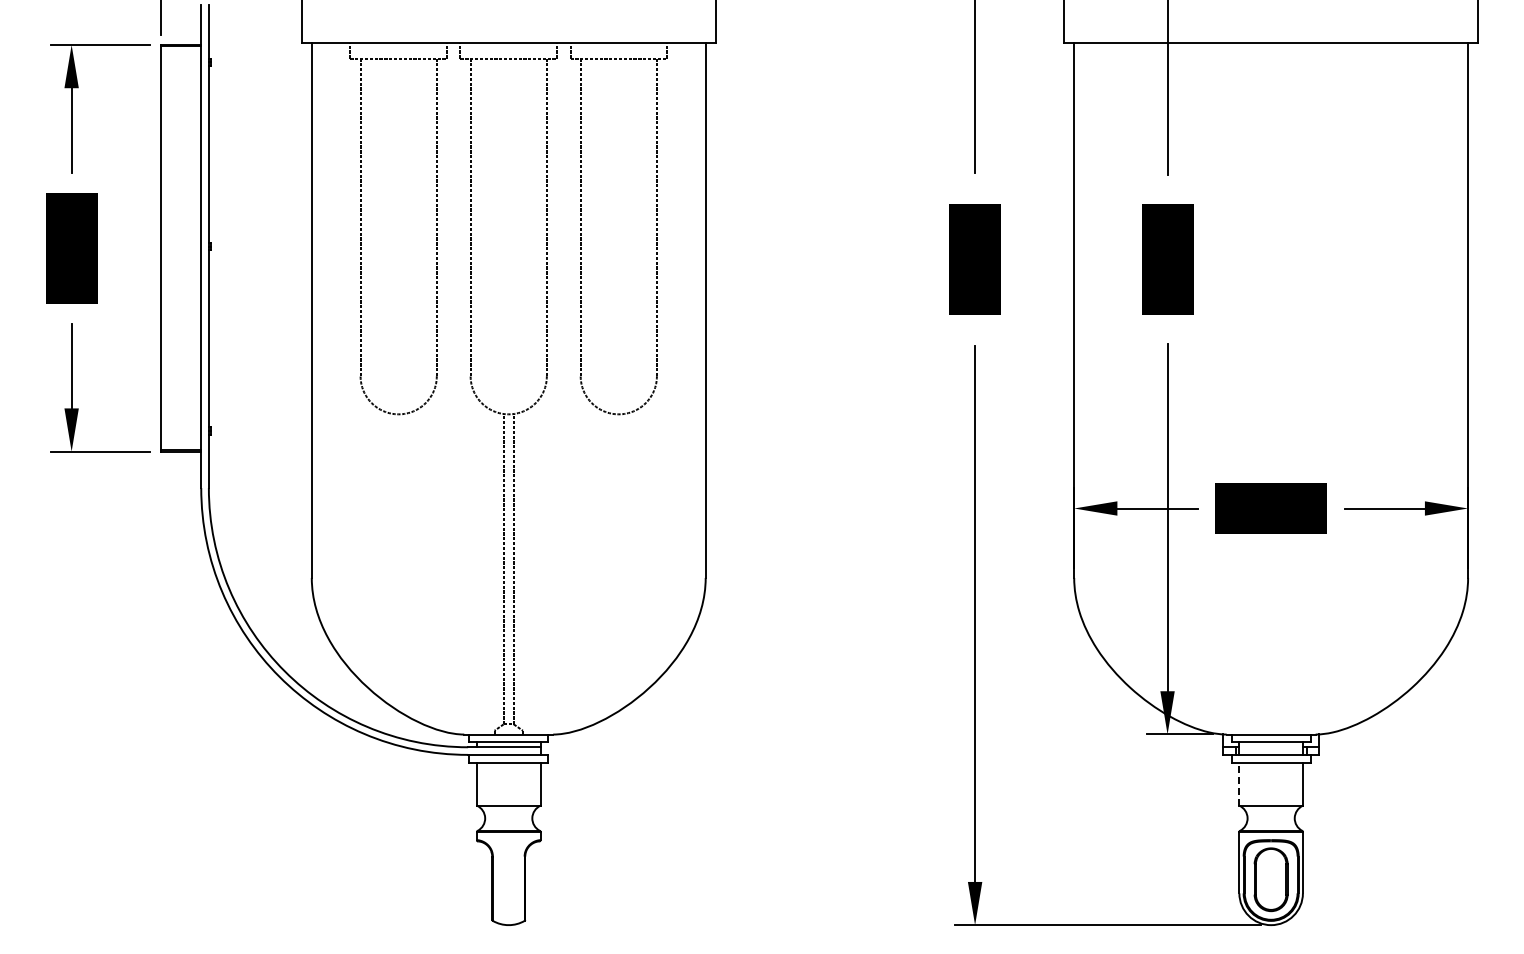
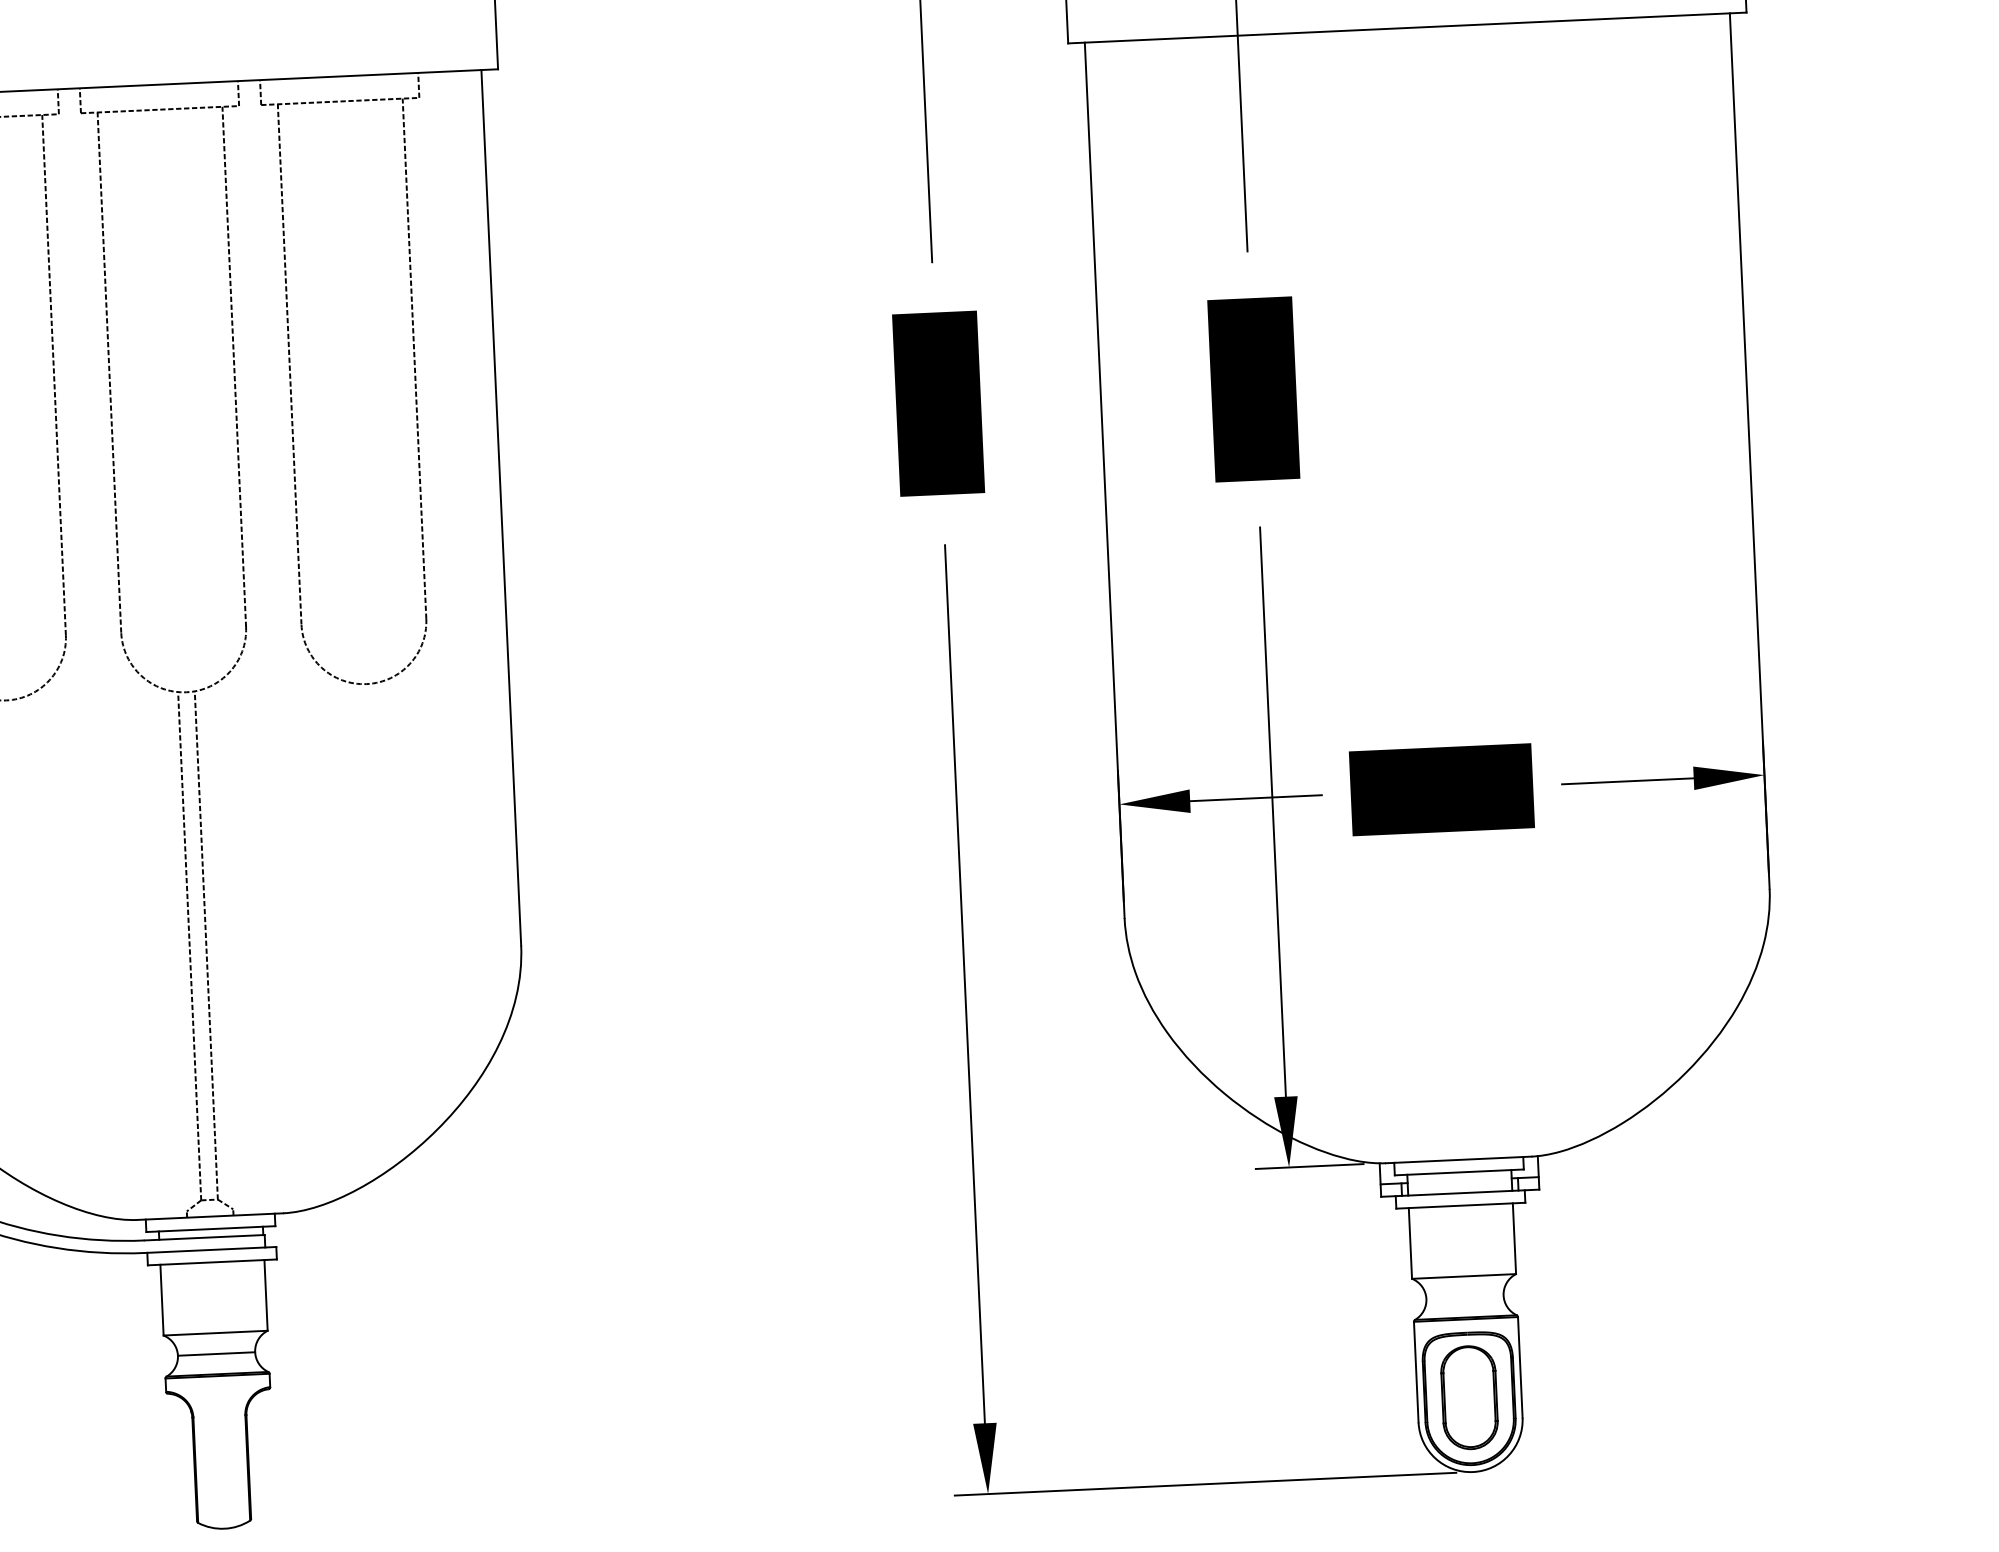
line: (1239, 784) -> (1410, 1244), dashed -> solid
line: (508, 818) -> (216, 1354), added

